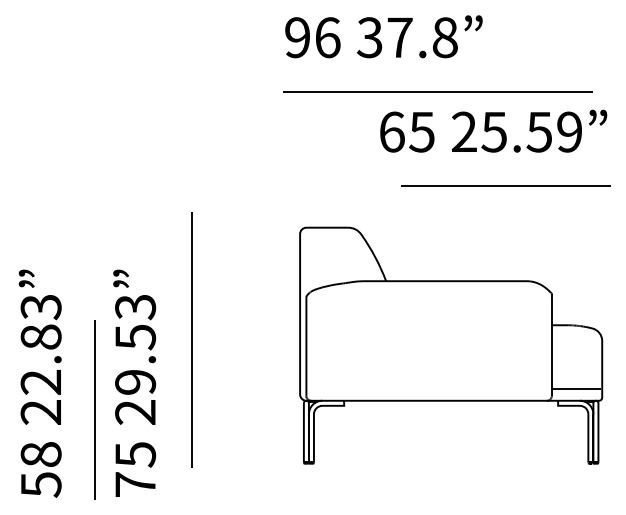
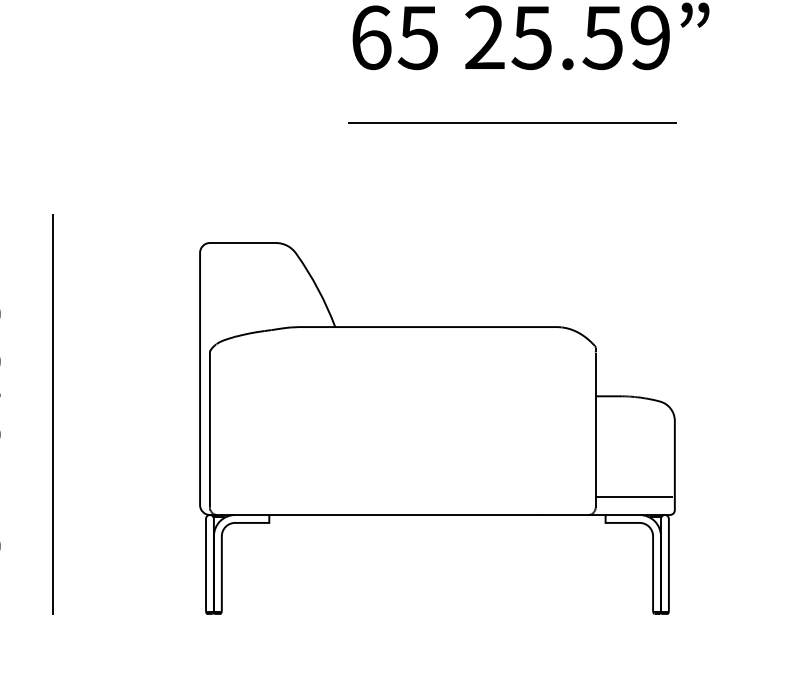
line: (505, 185) -> (511, 121), moved
line: (191, 339) -> (52, 413), moved
part: (451, 345) -> (437, 428), moved

